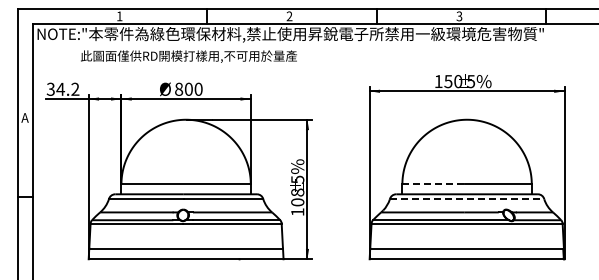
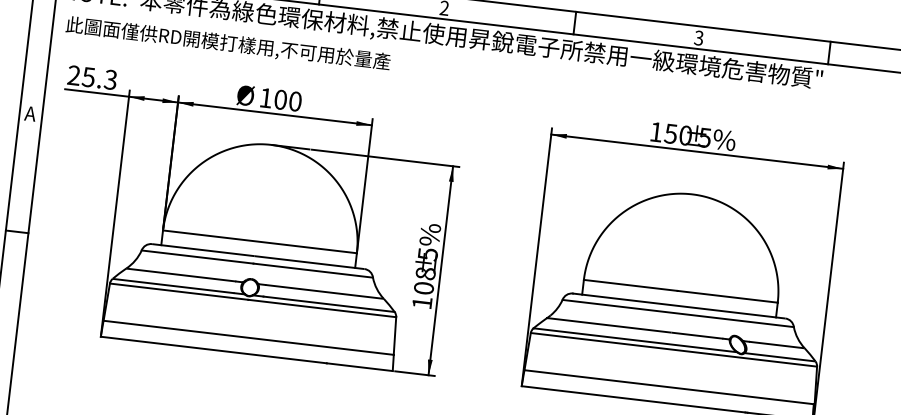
text: (188, 56) -> (227, 43), moved
text: (62, 88) -> (91, 76), 34.2 -> 25.3
text: (179, 88) -> (266, 96), 800 -> 100
line: (434, 184) -> (632, 285), dashed -> solid
line: (467, 199) -> (678, 313), dashed -> solid

